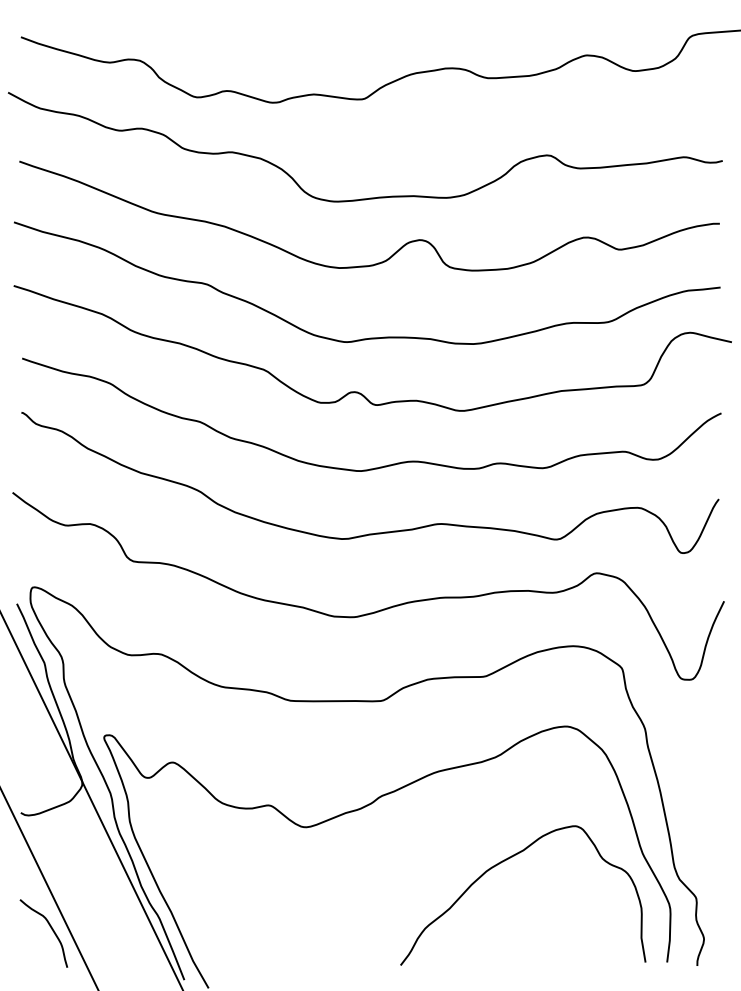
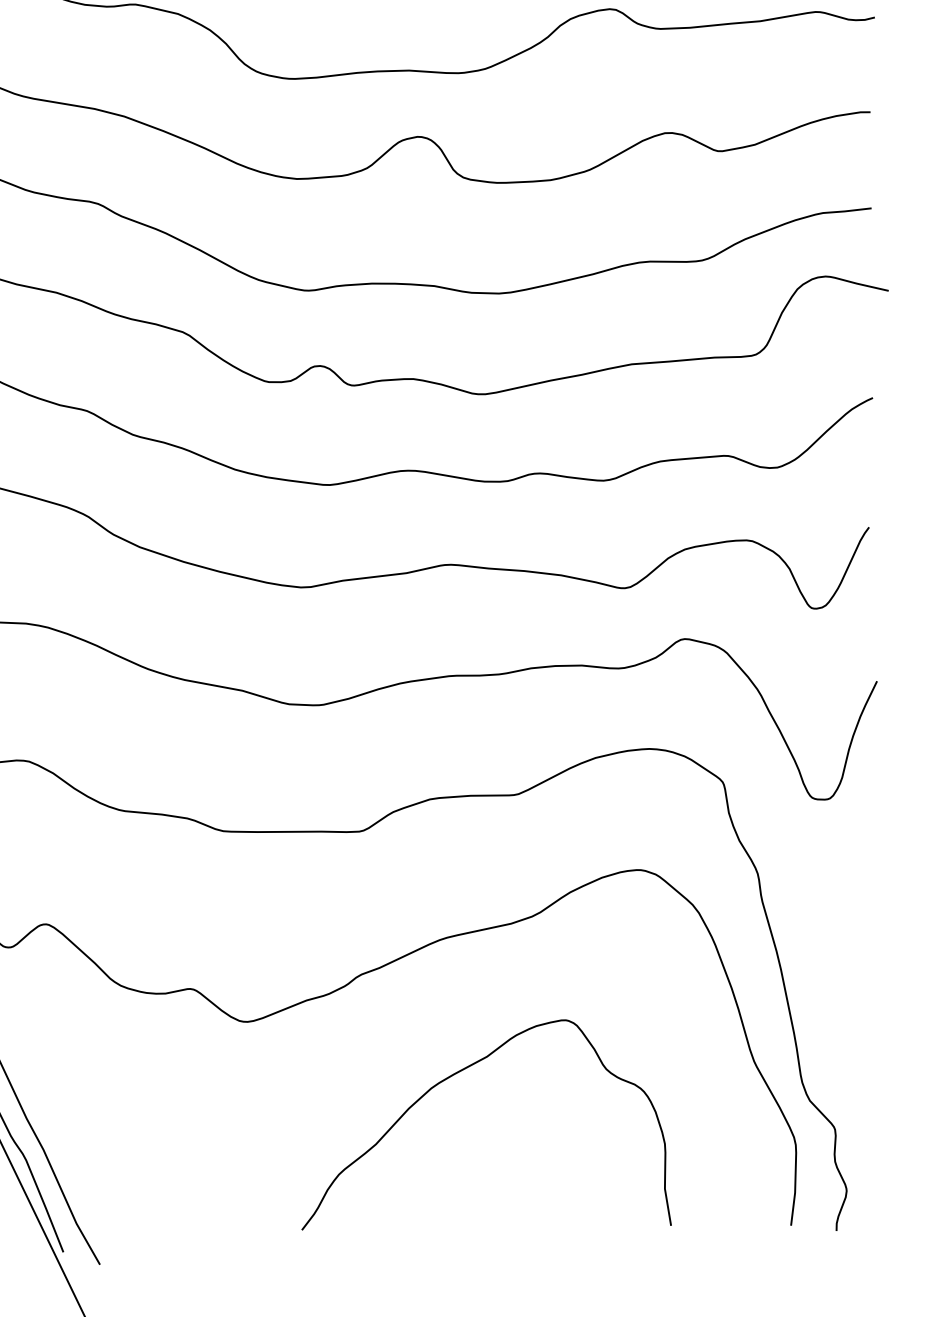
curve: (503, 862) -> (456, 1074), moved

